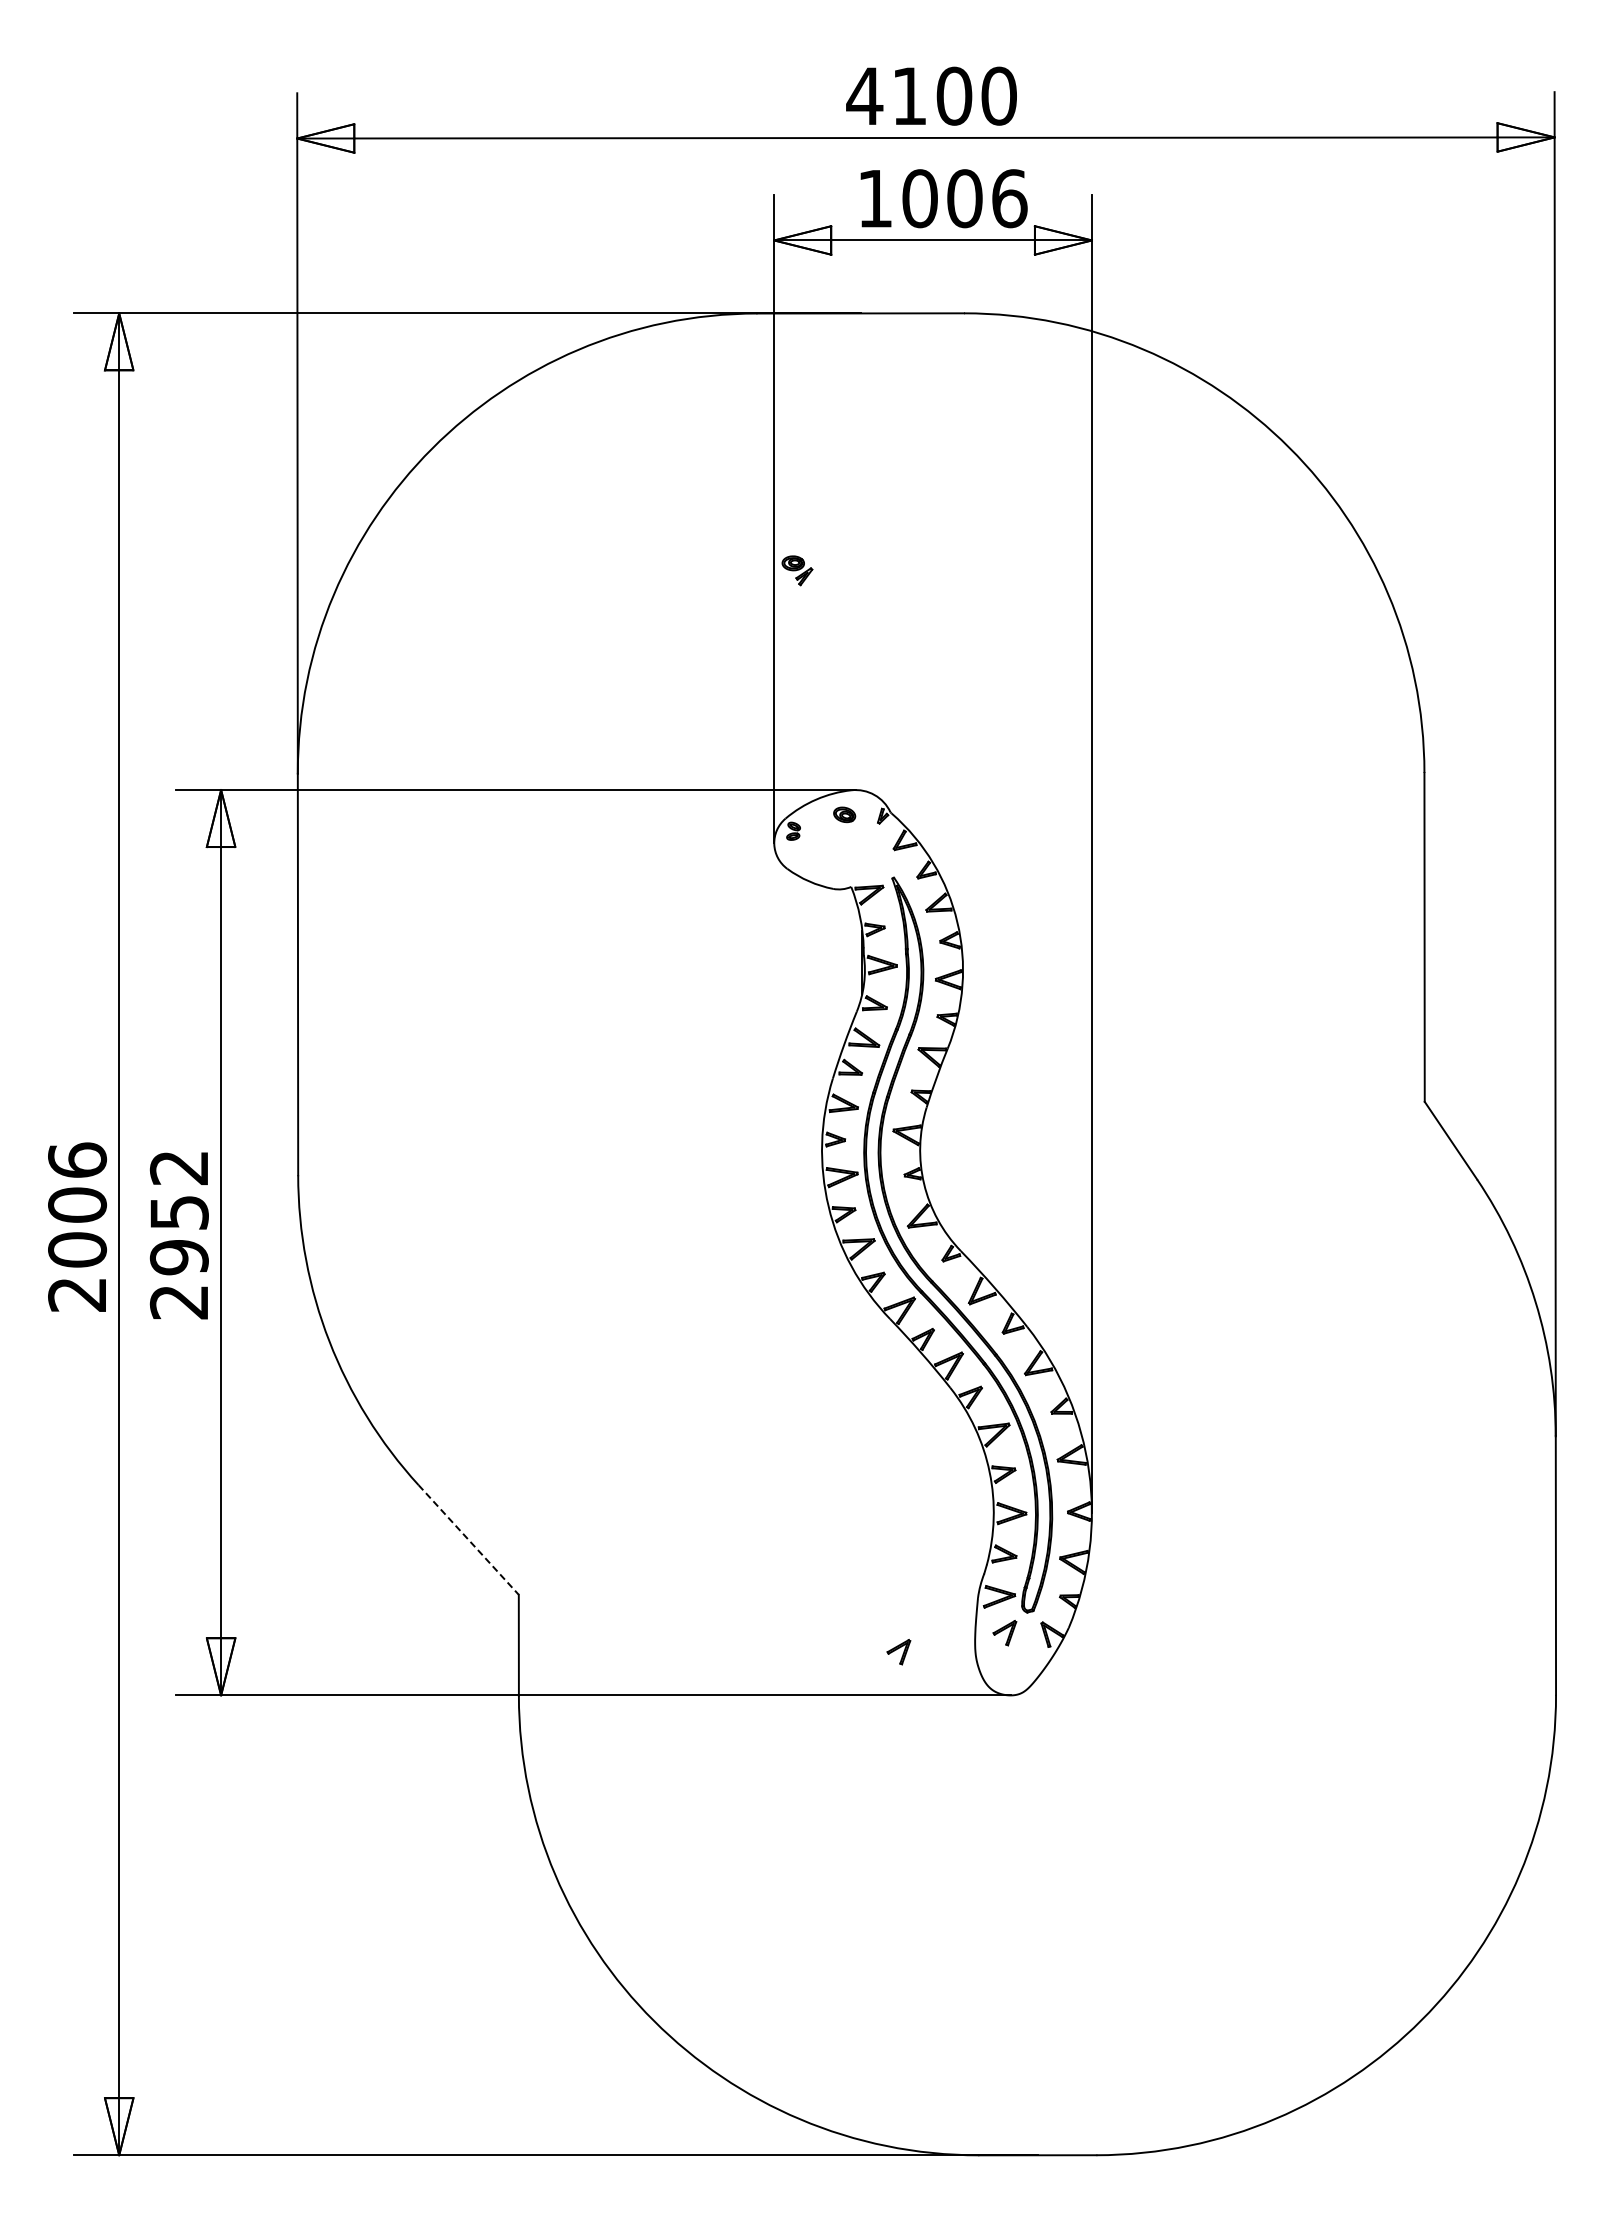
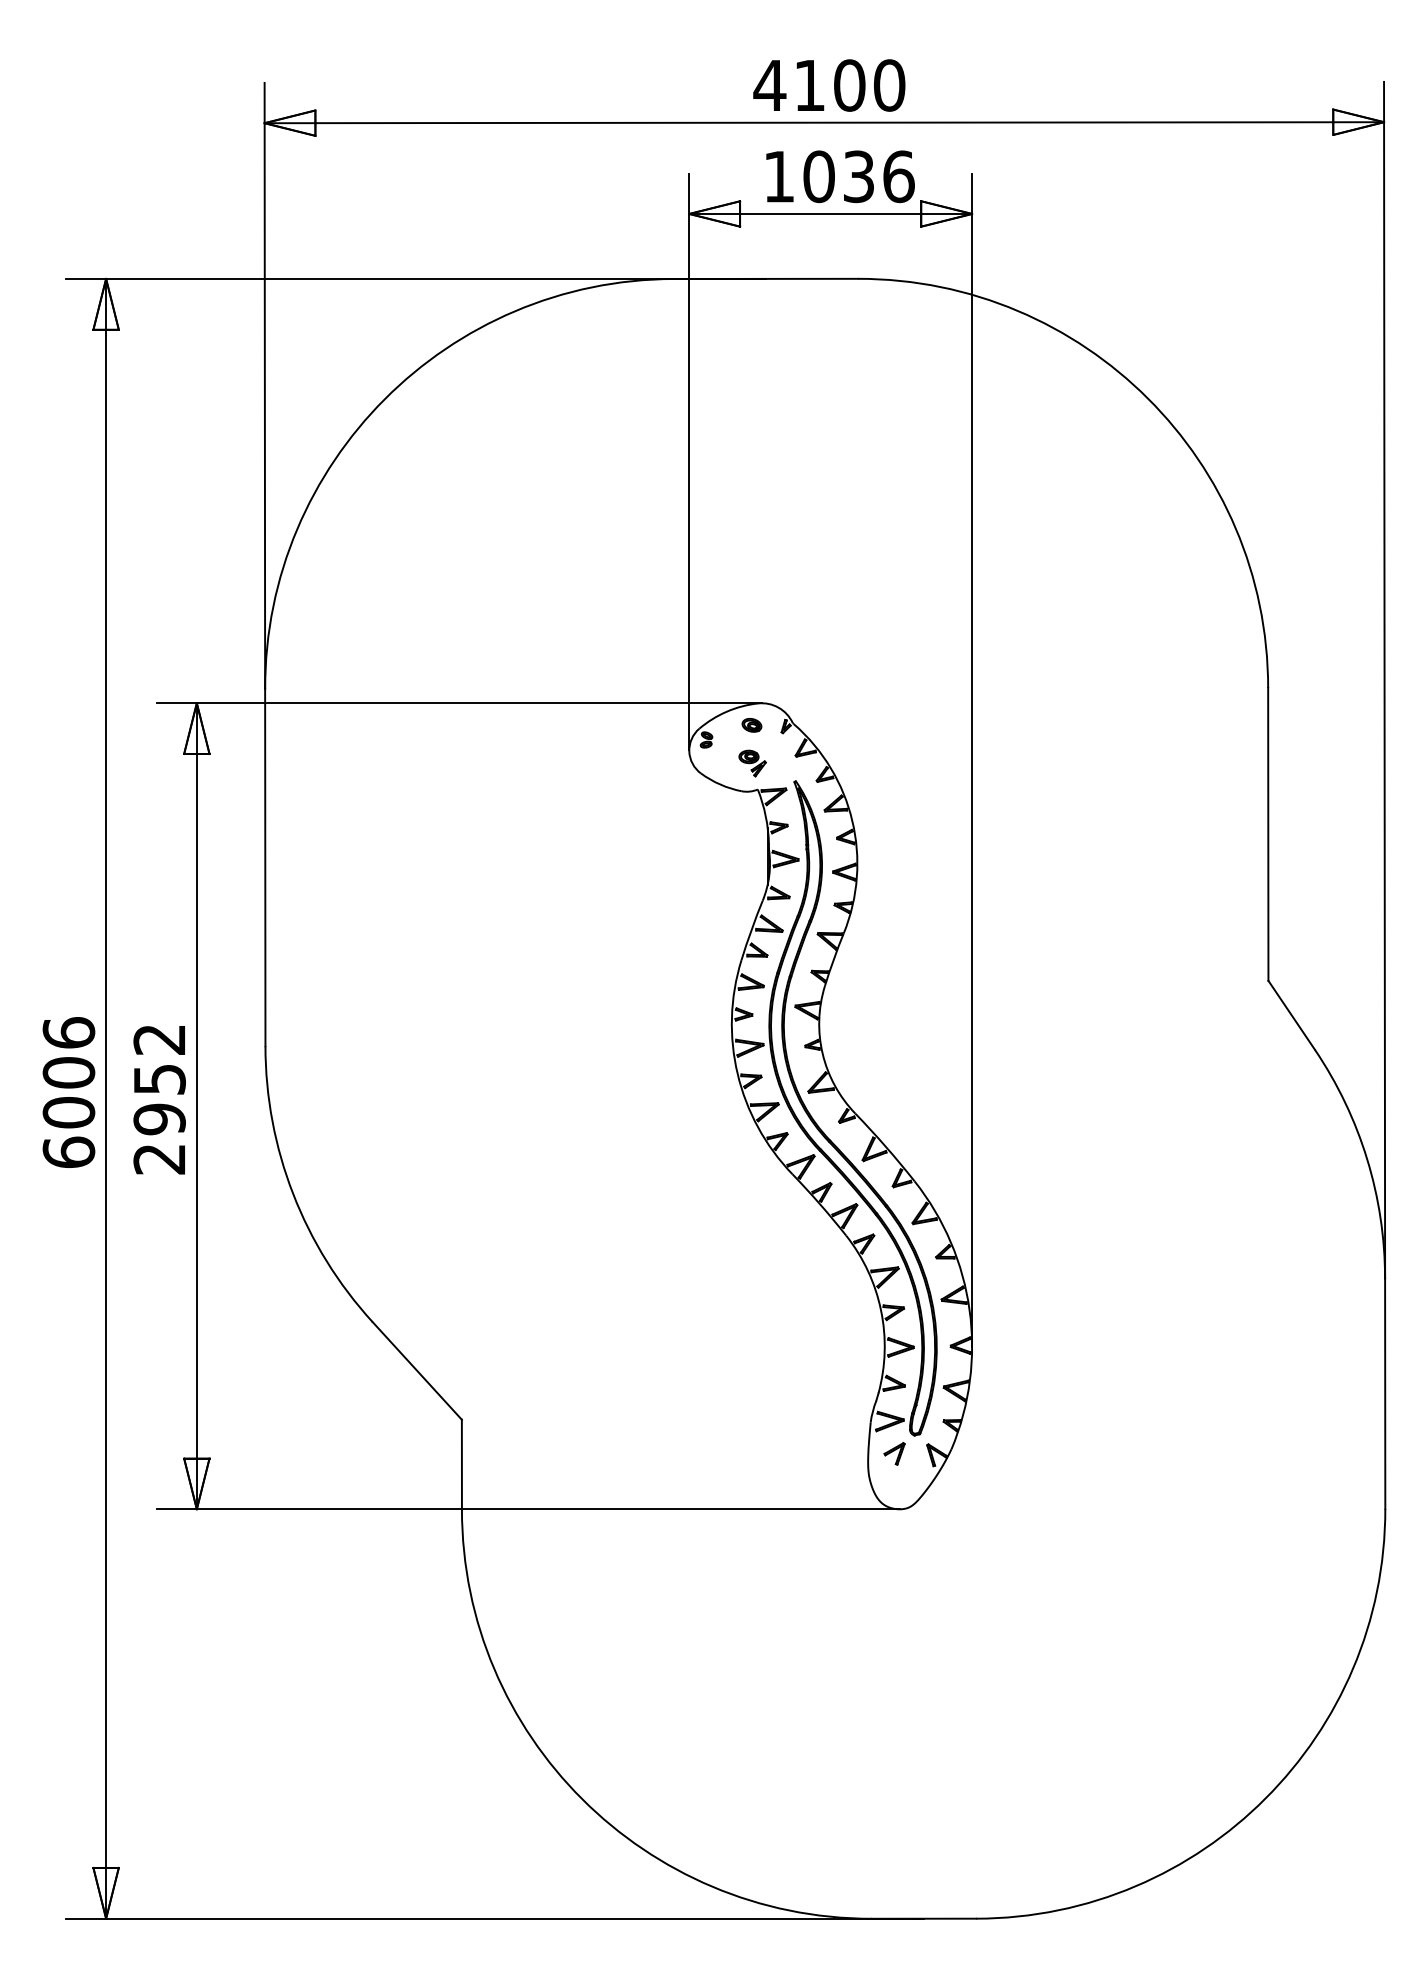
text: (964, 198) -> (858, 176), 1006 -> 1036
part: (797, 570) -> (752, 763), moved
text: (77, 1294) -> (68, 1152), 2006 -> 6006
line: (469, 1540) -> (417, 1371), dashed -> solid
part: (898, 1652) -> (799, 1471), removed

